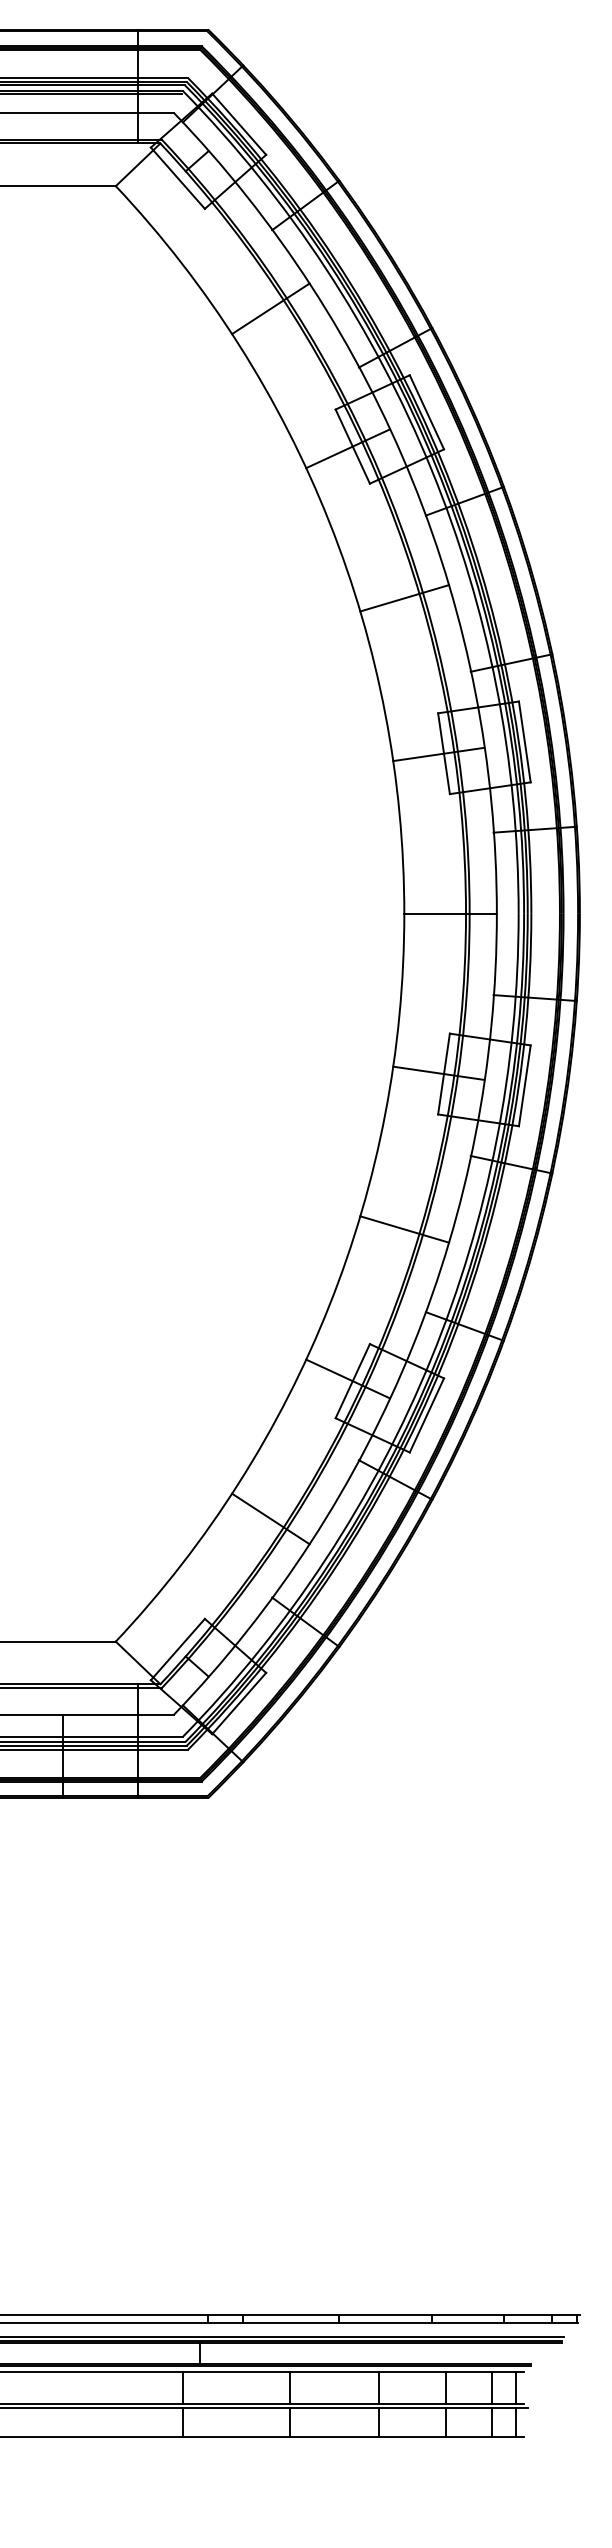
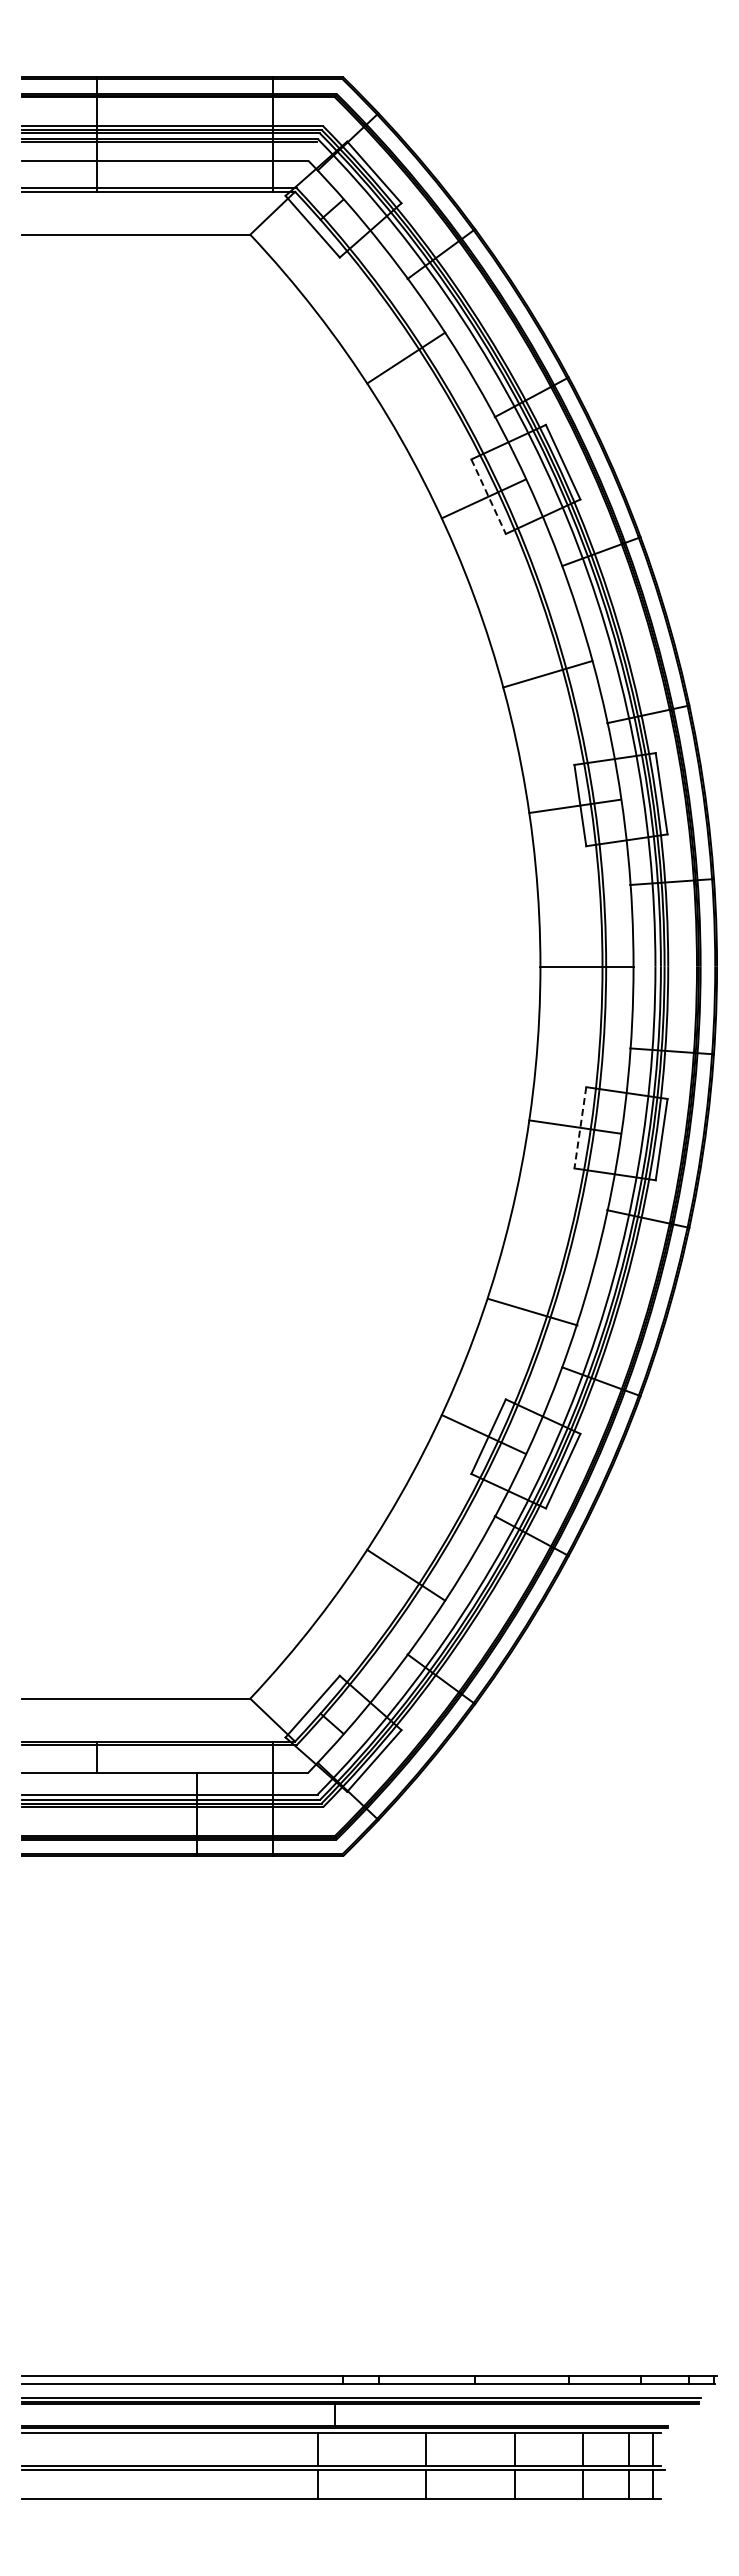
line: (352, 447) -> (488, 497), solid -> dashed
line: (404, 598) -> (547, 674), moved
line: (444, 1074) -> (580, 1128), solid -> dashed
line: (404, 1228) -> (532, 1311), moved

